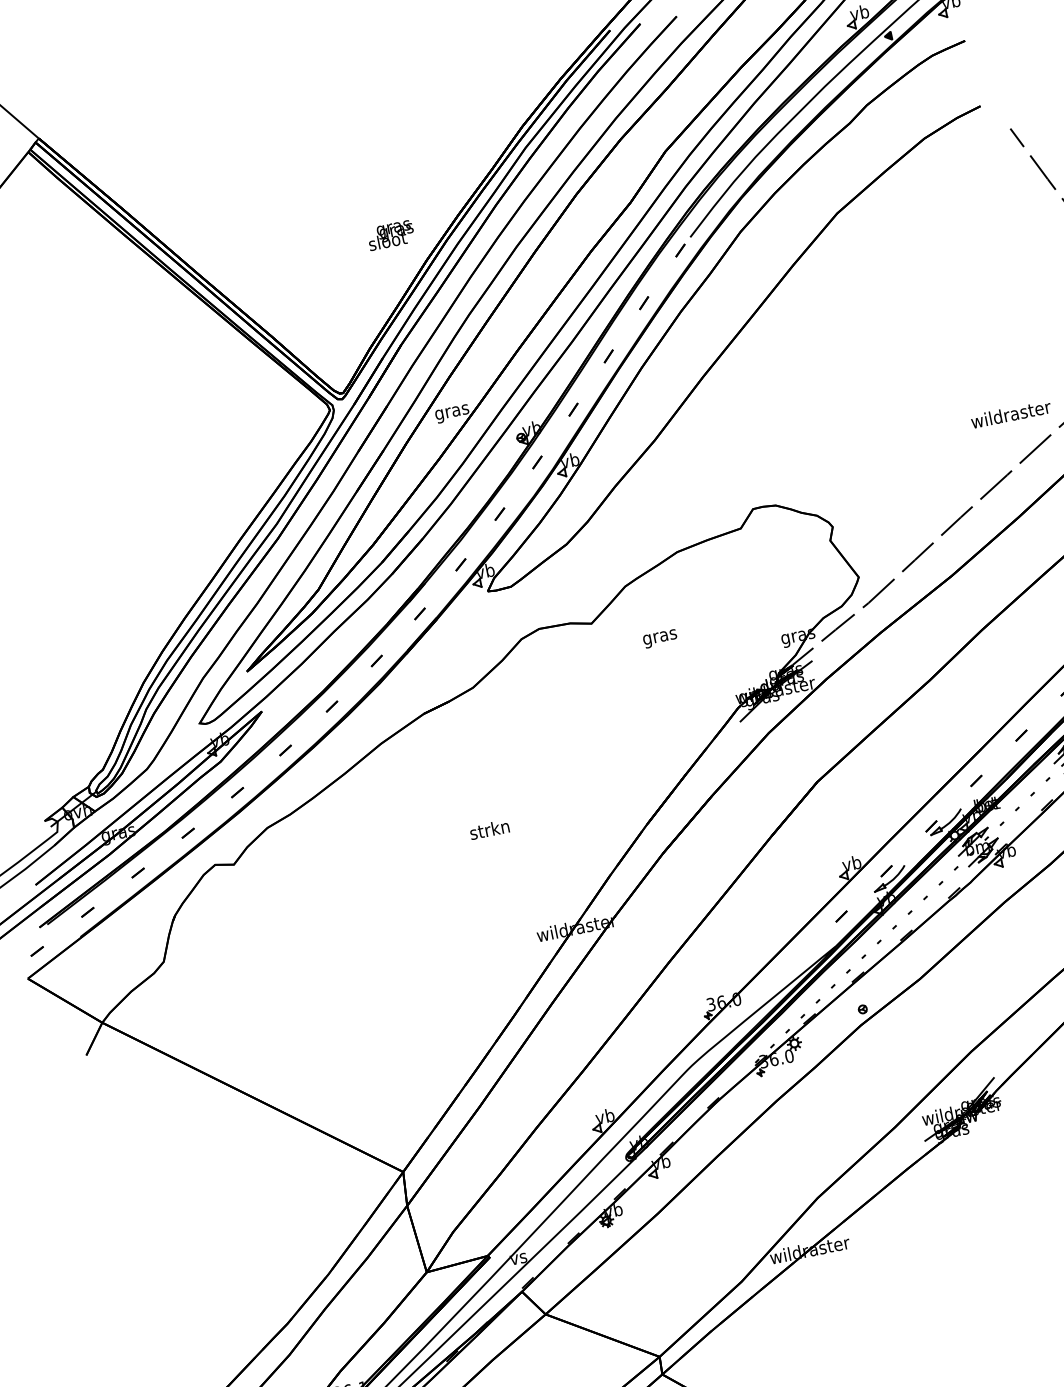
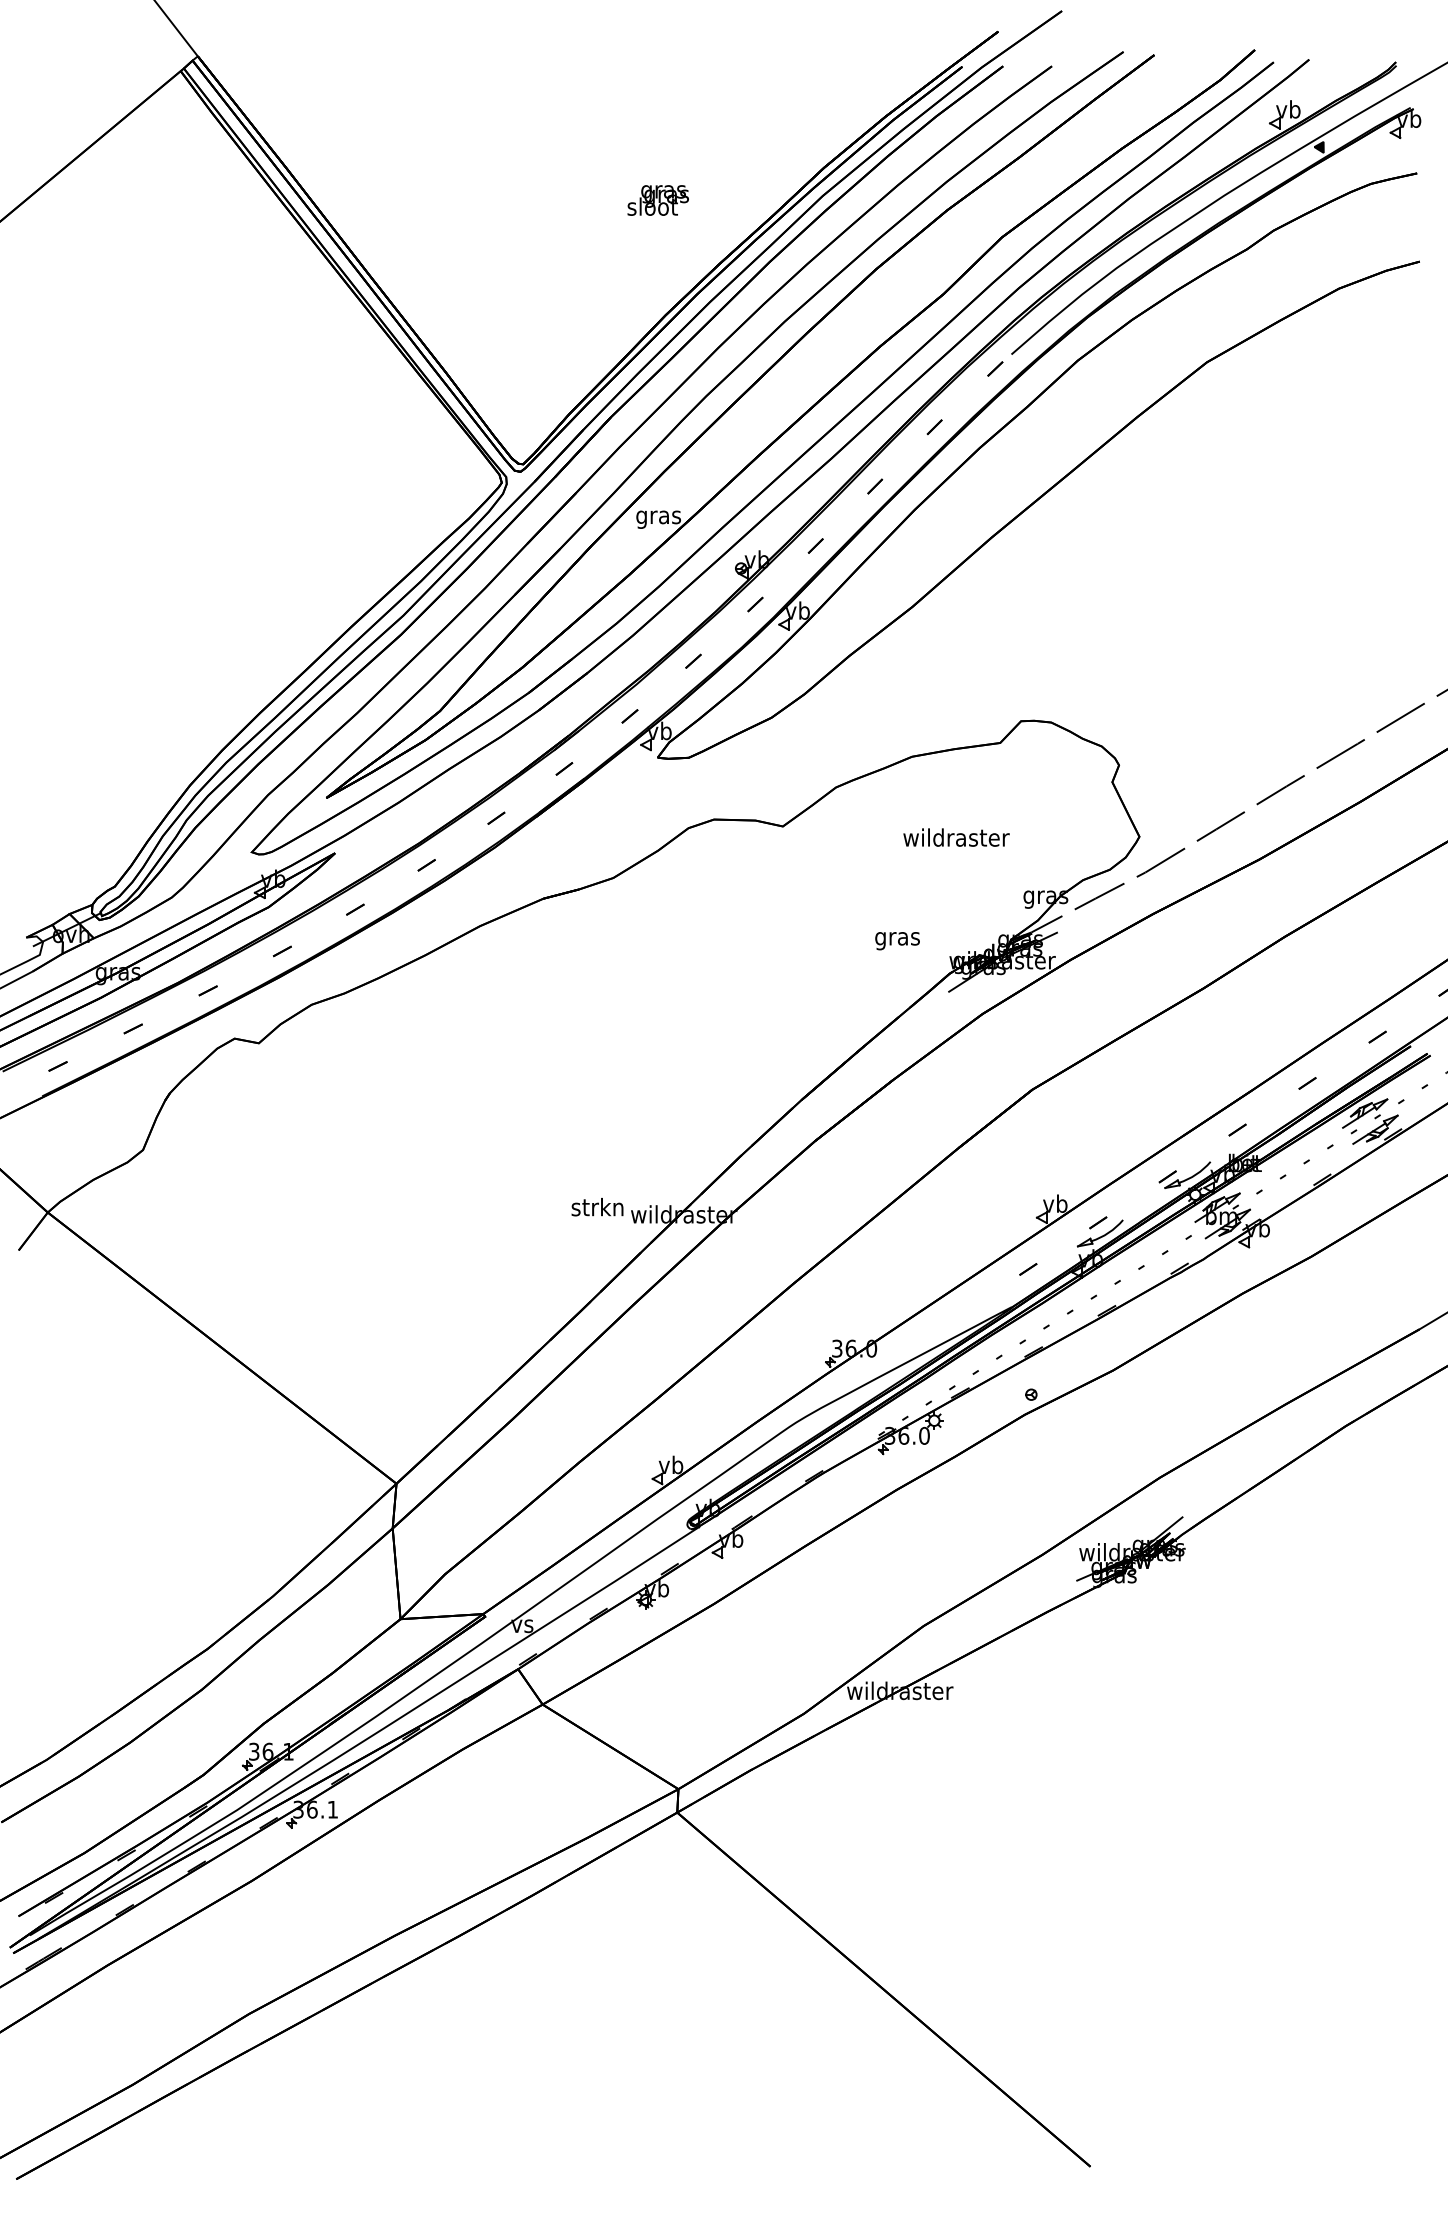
text: (390, 235) -> (657, 200), moved
text: (1011, 414) -> (956, 837), moved
text: (660, 639) -> (897, 941), moved
text: (489, 829) -> (597, 1207), moved

